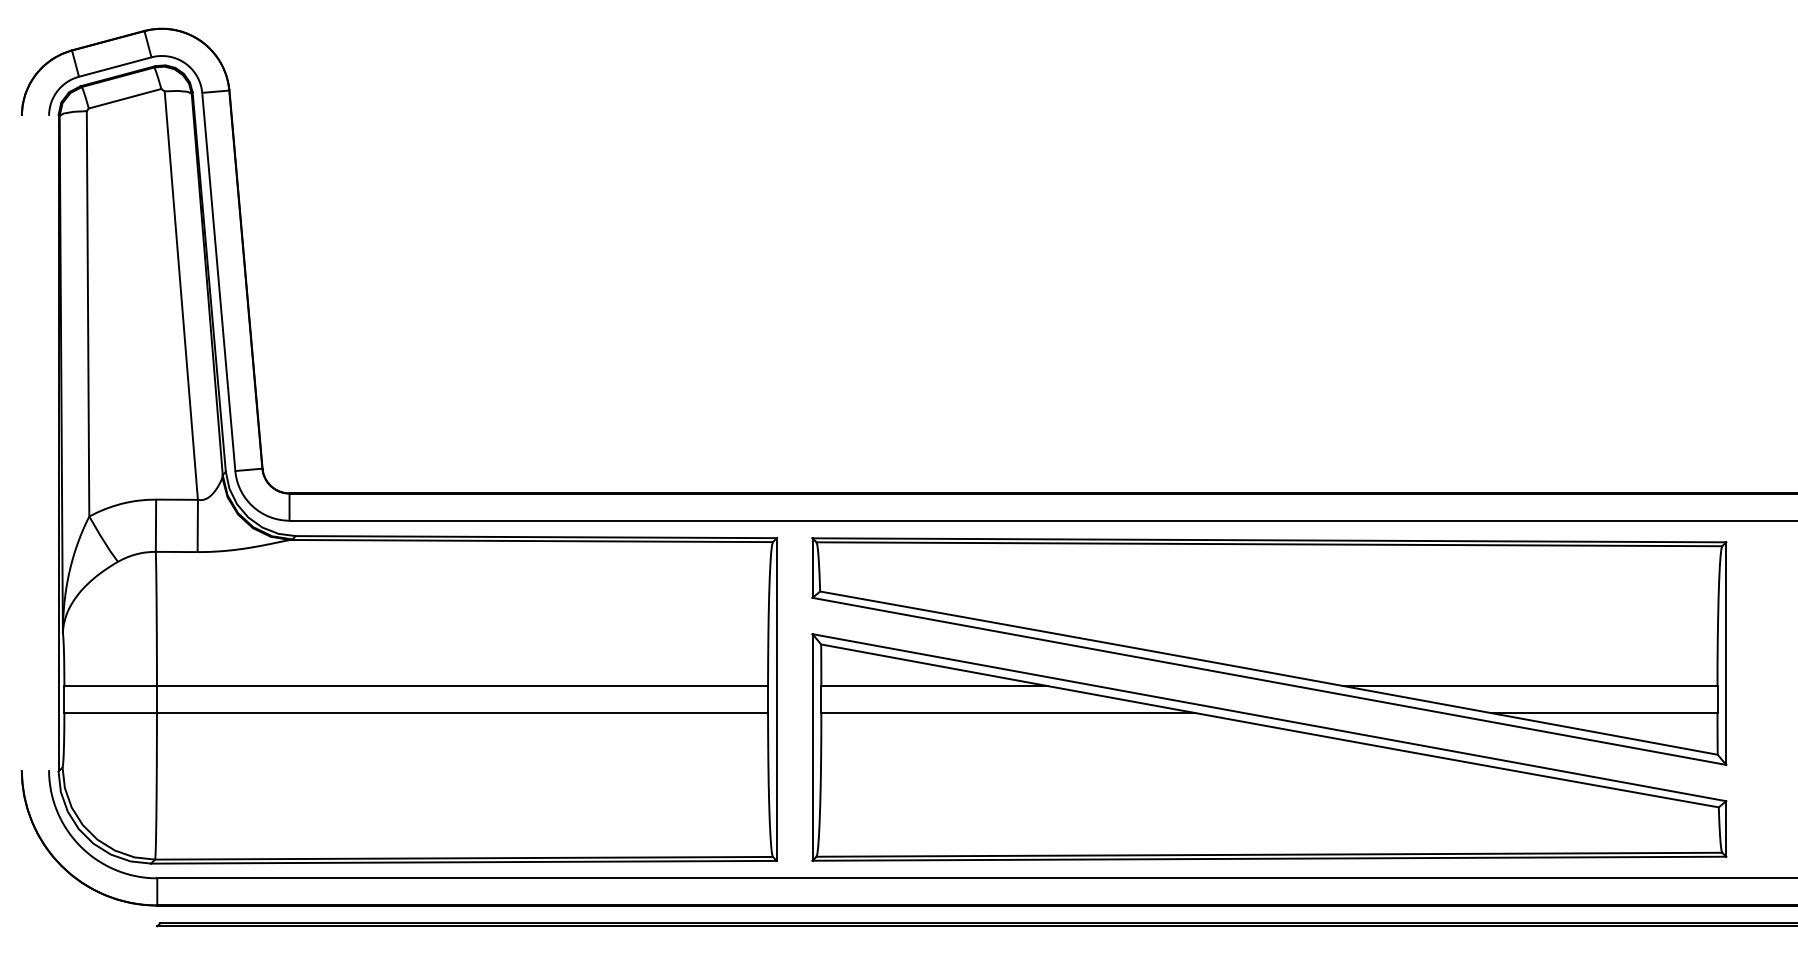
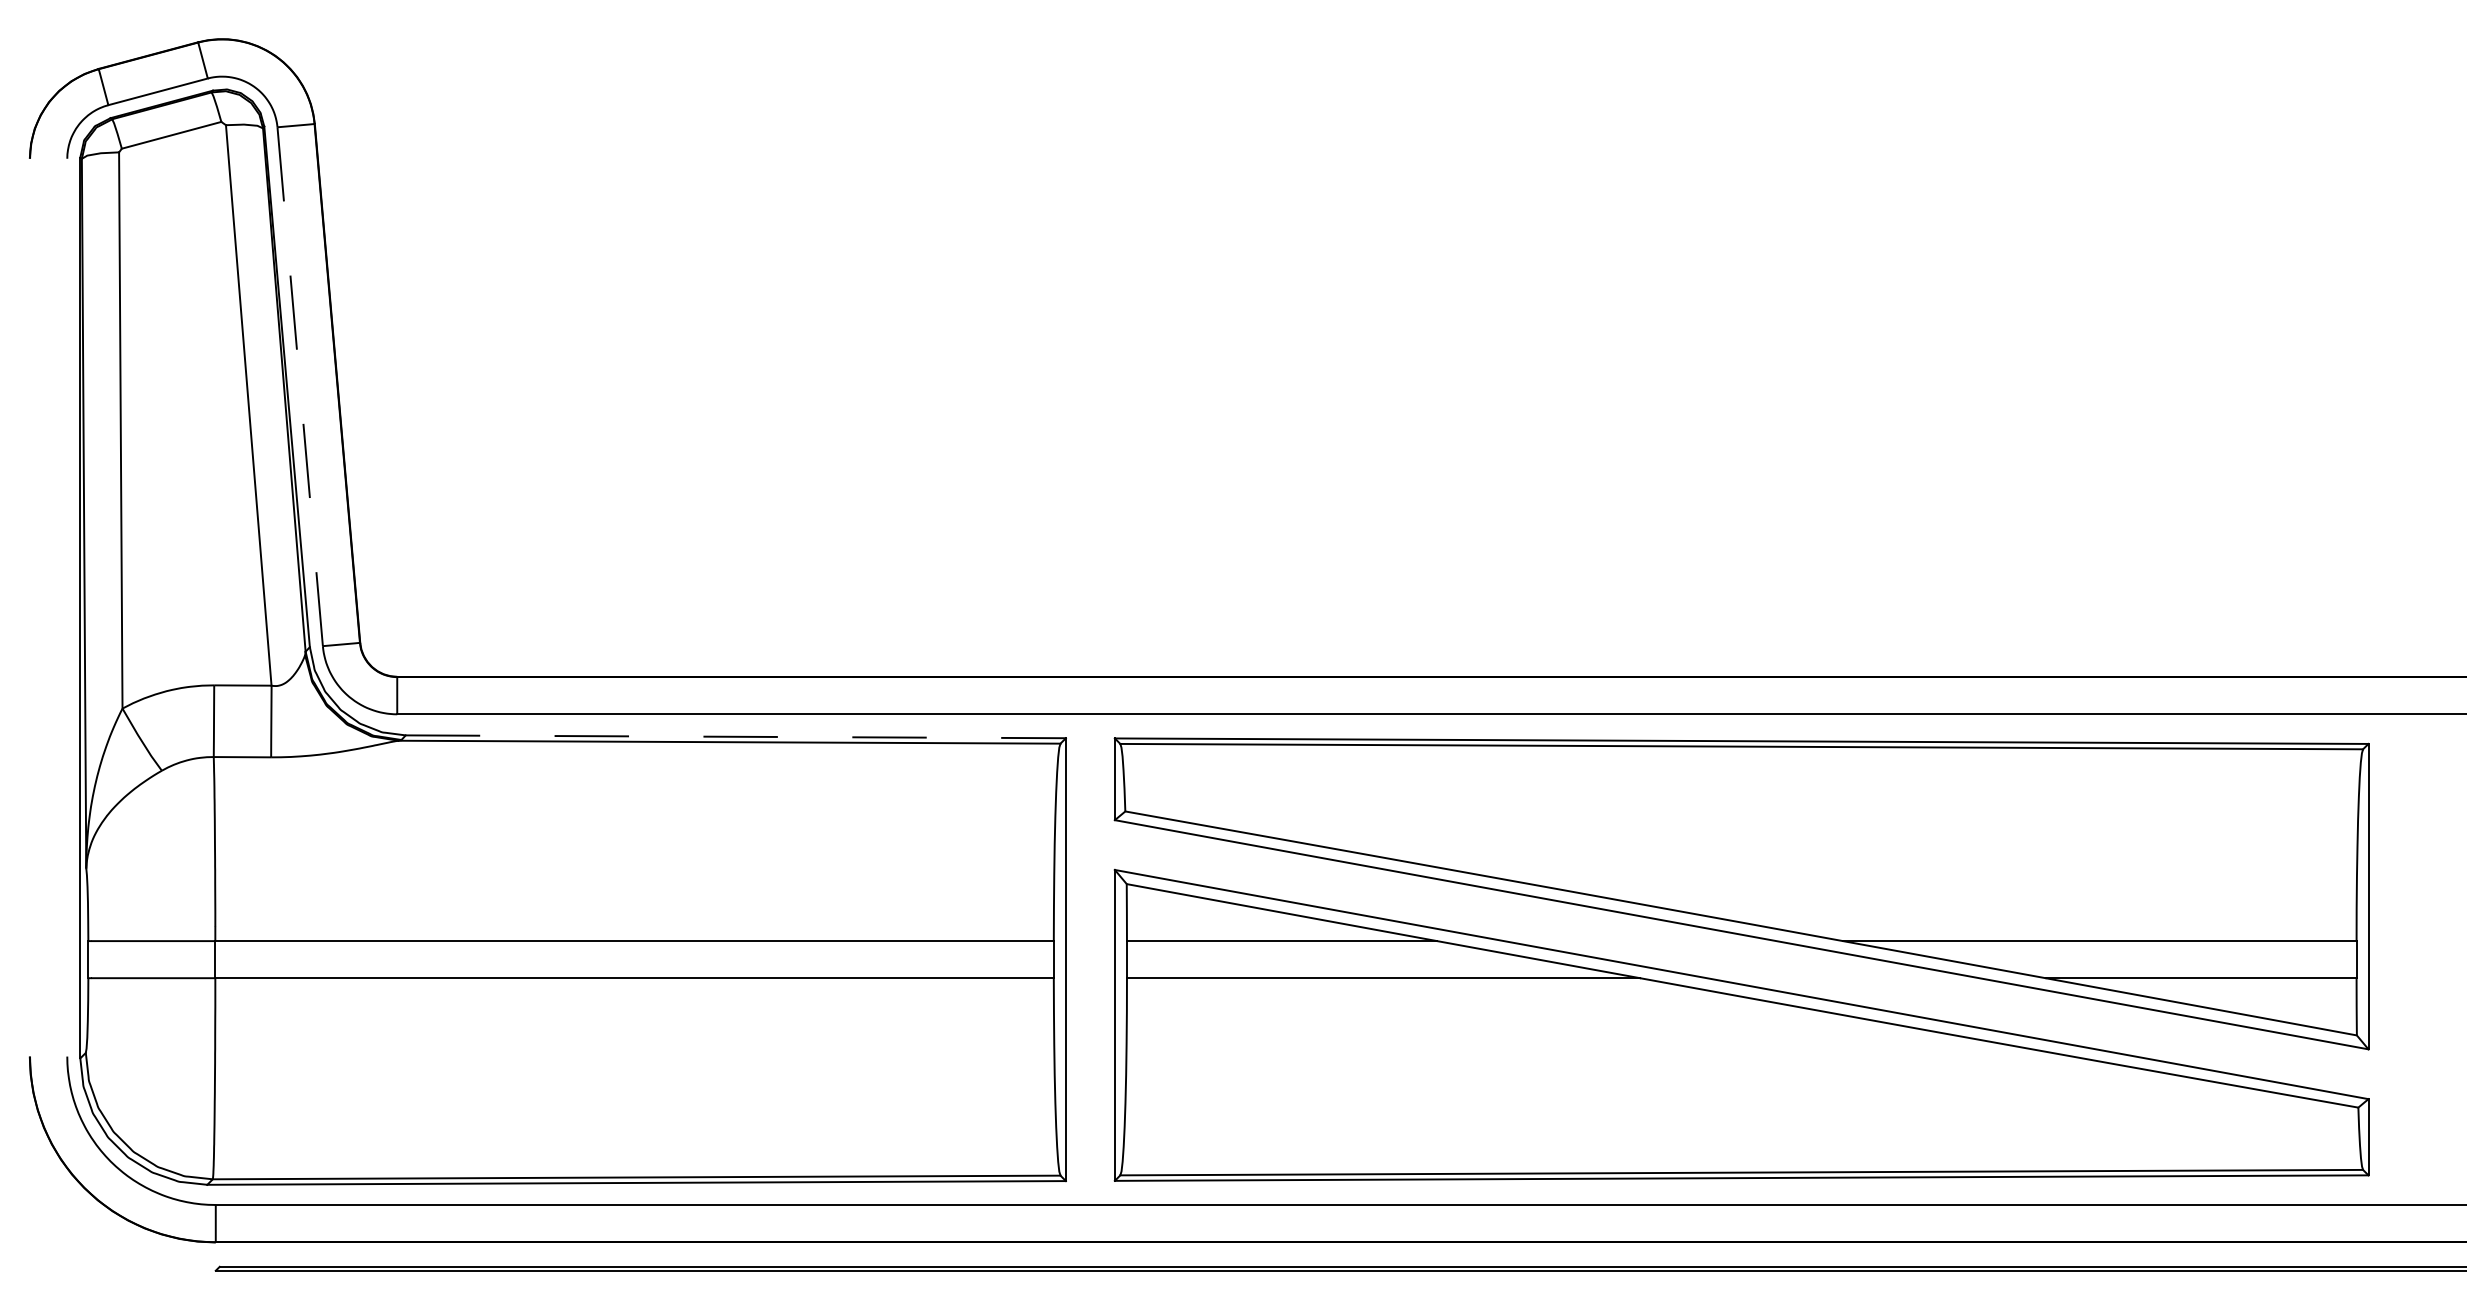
line: (219, 282) -> (300, 387), solid -> dashed
line: (536, 536) -> (736, 736), solid -> dashed

